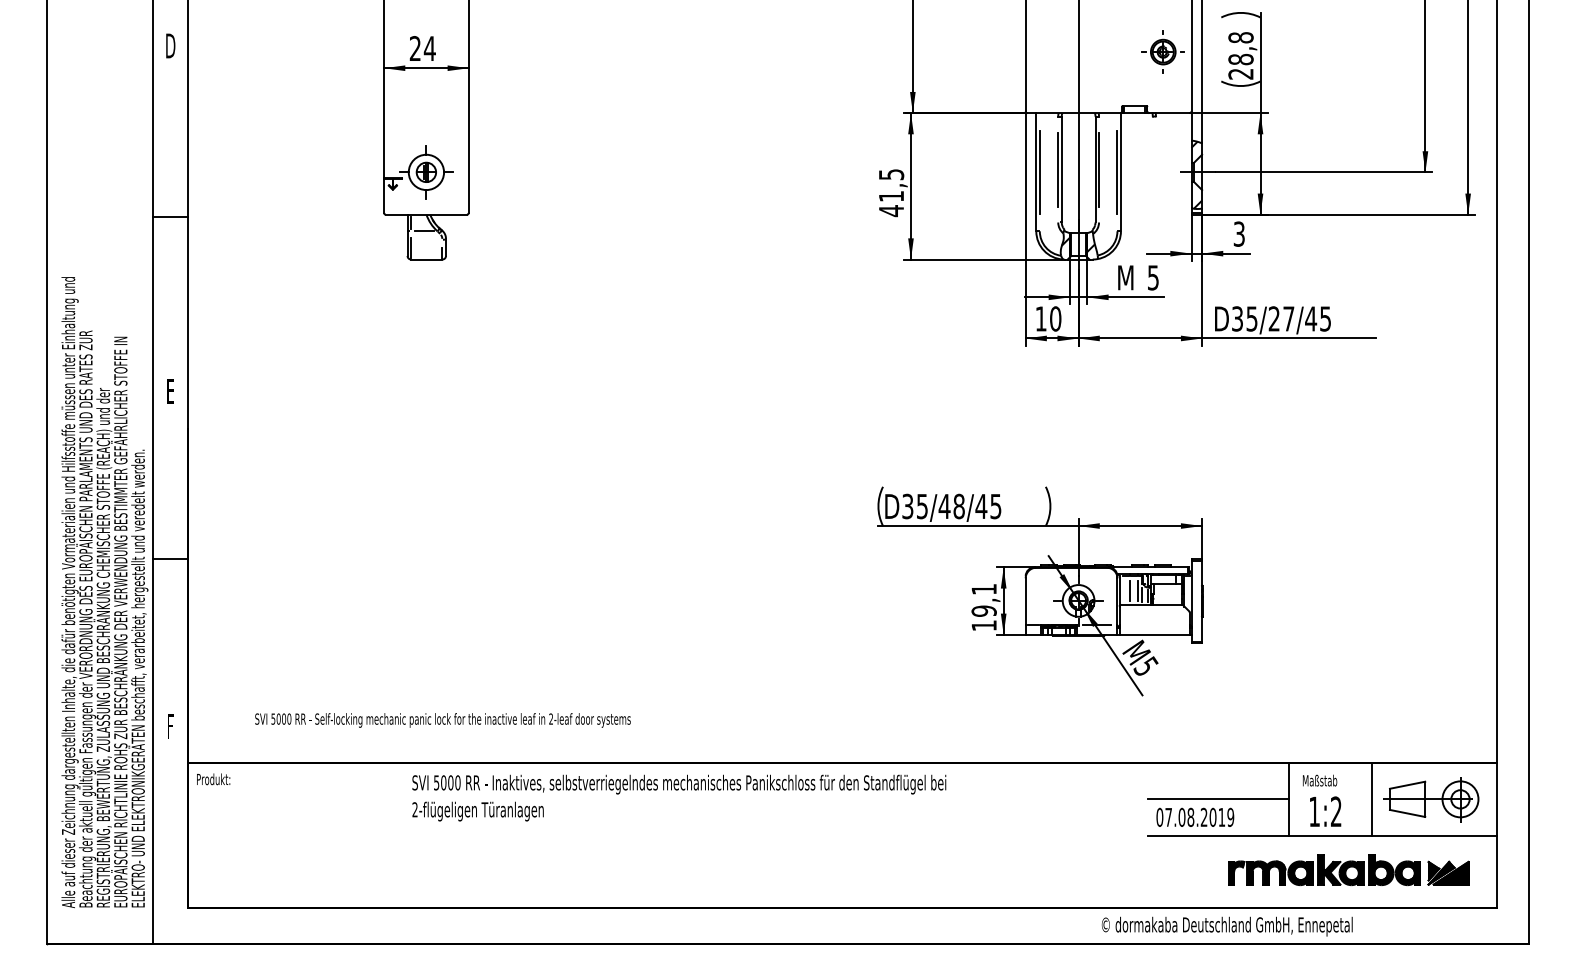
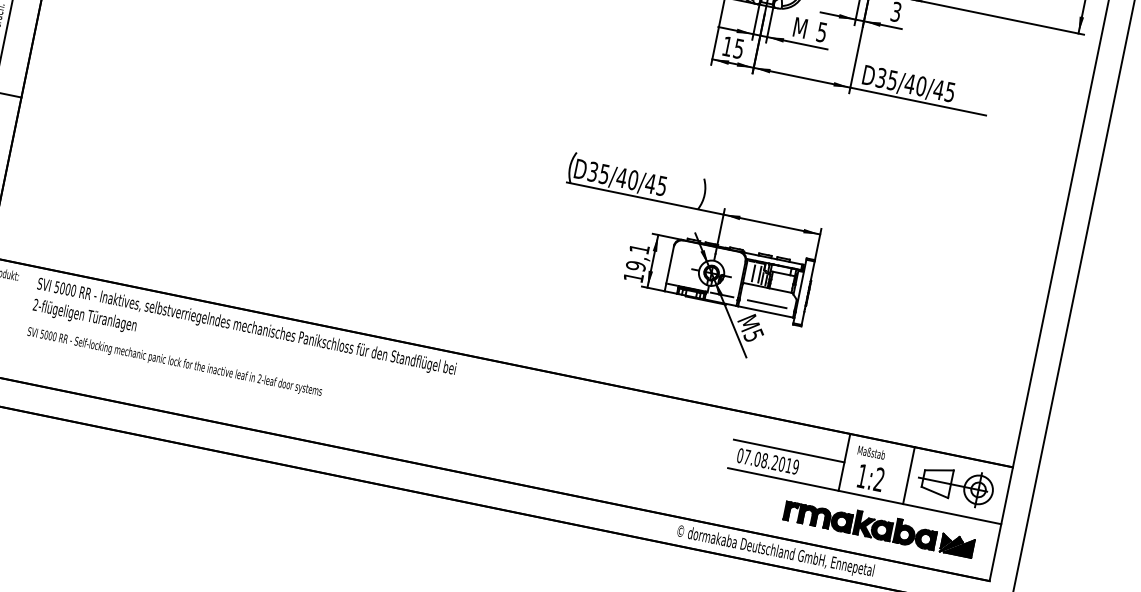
text: (1055, 318) -> (738, 48), 10 -> 15
text: (1281, 318) -> (915, 84), D35/27/45 -> D35/40/45
text: (958, 506) -> (632, 180), D35/48/45 -> D35/40/45
line: (1154, 624) -> (767, 303), added
text: (442, 720) -> (174, 362), moved
text: (679, 797) -> (244, 337), moved

